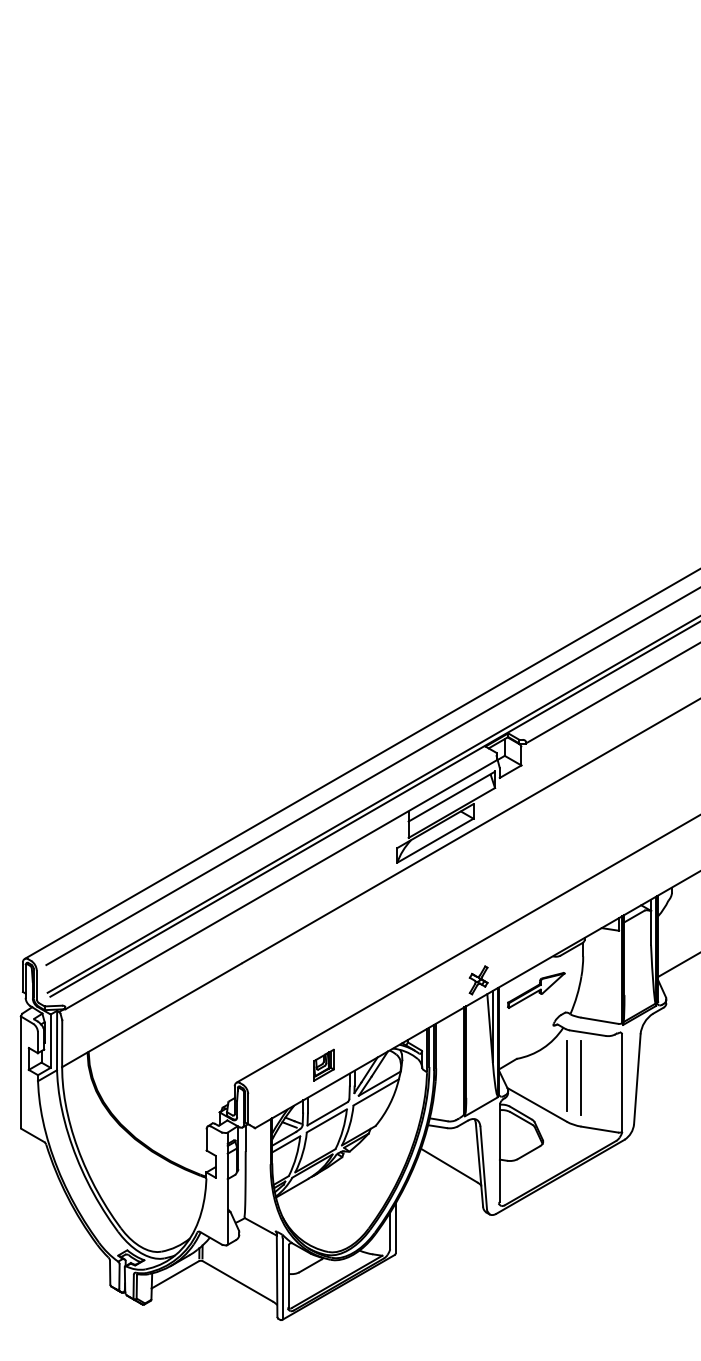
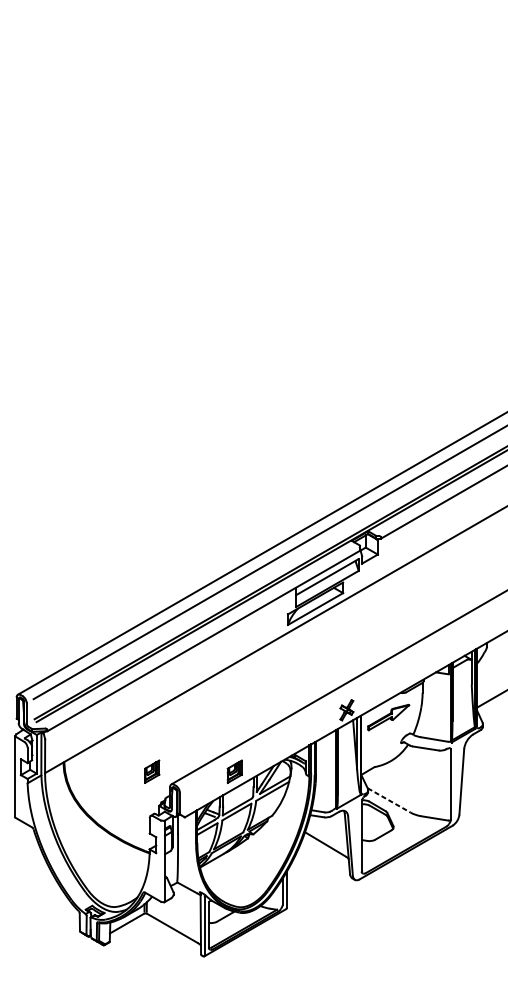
part: (209, 1064) -> (151, 771), added
line: (566, 1075) -> (410, 779), removed
line: (581, 1078) -> (421, 781), removed
line: (537, 1105) -> (389, 800), solid -> dashed

